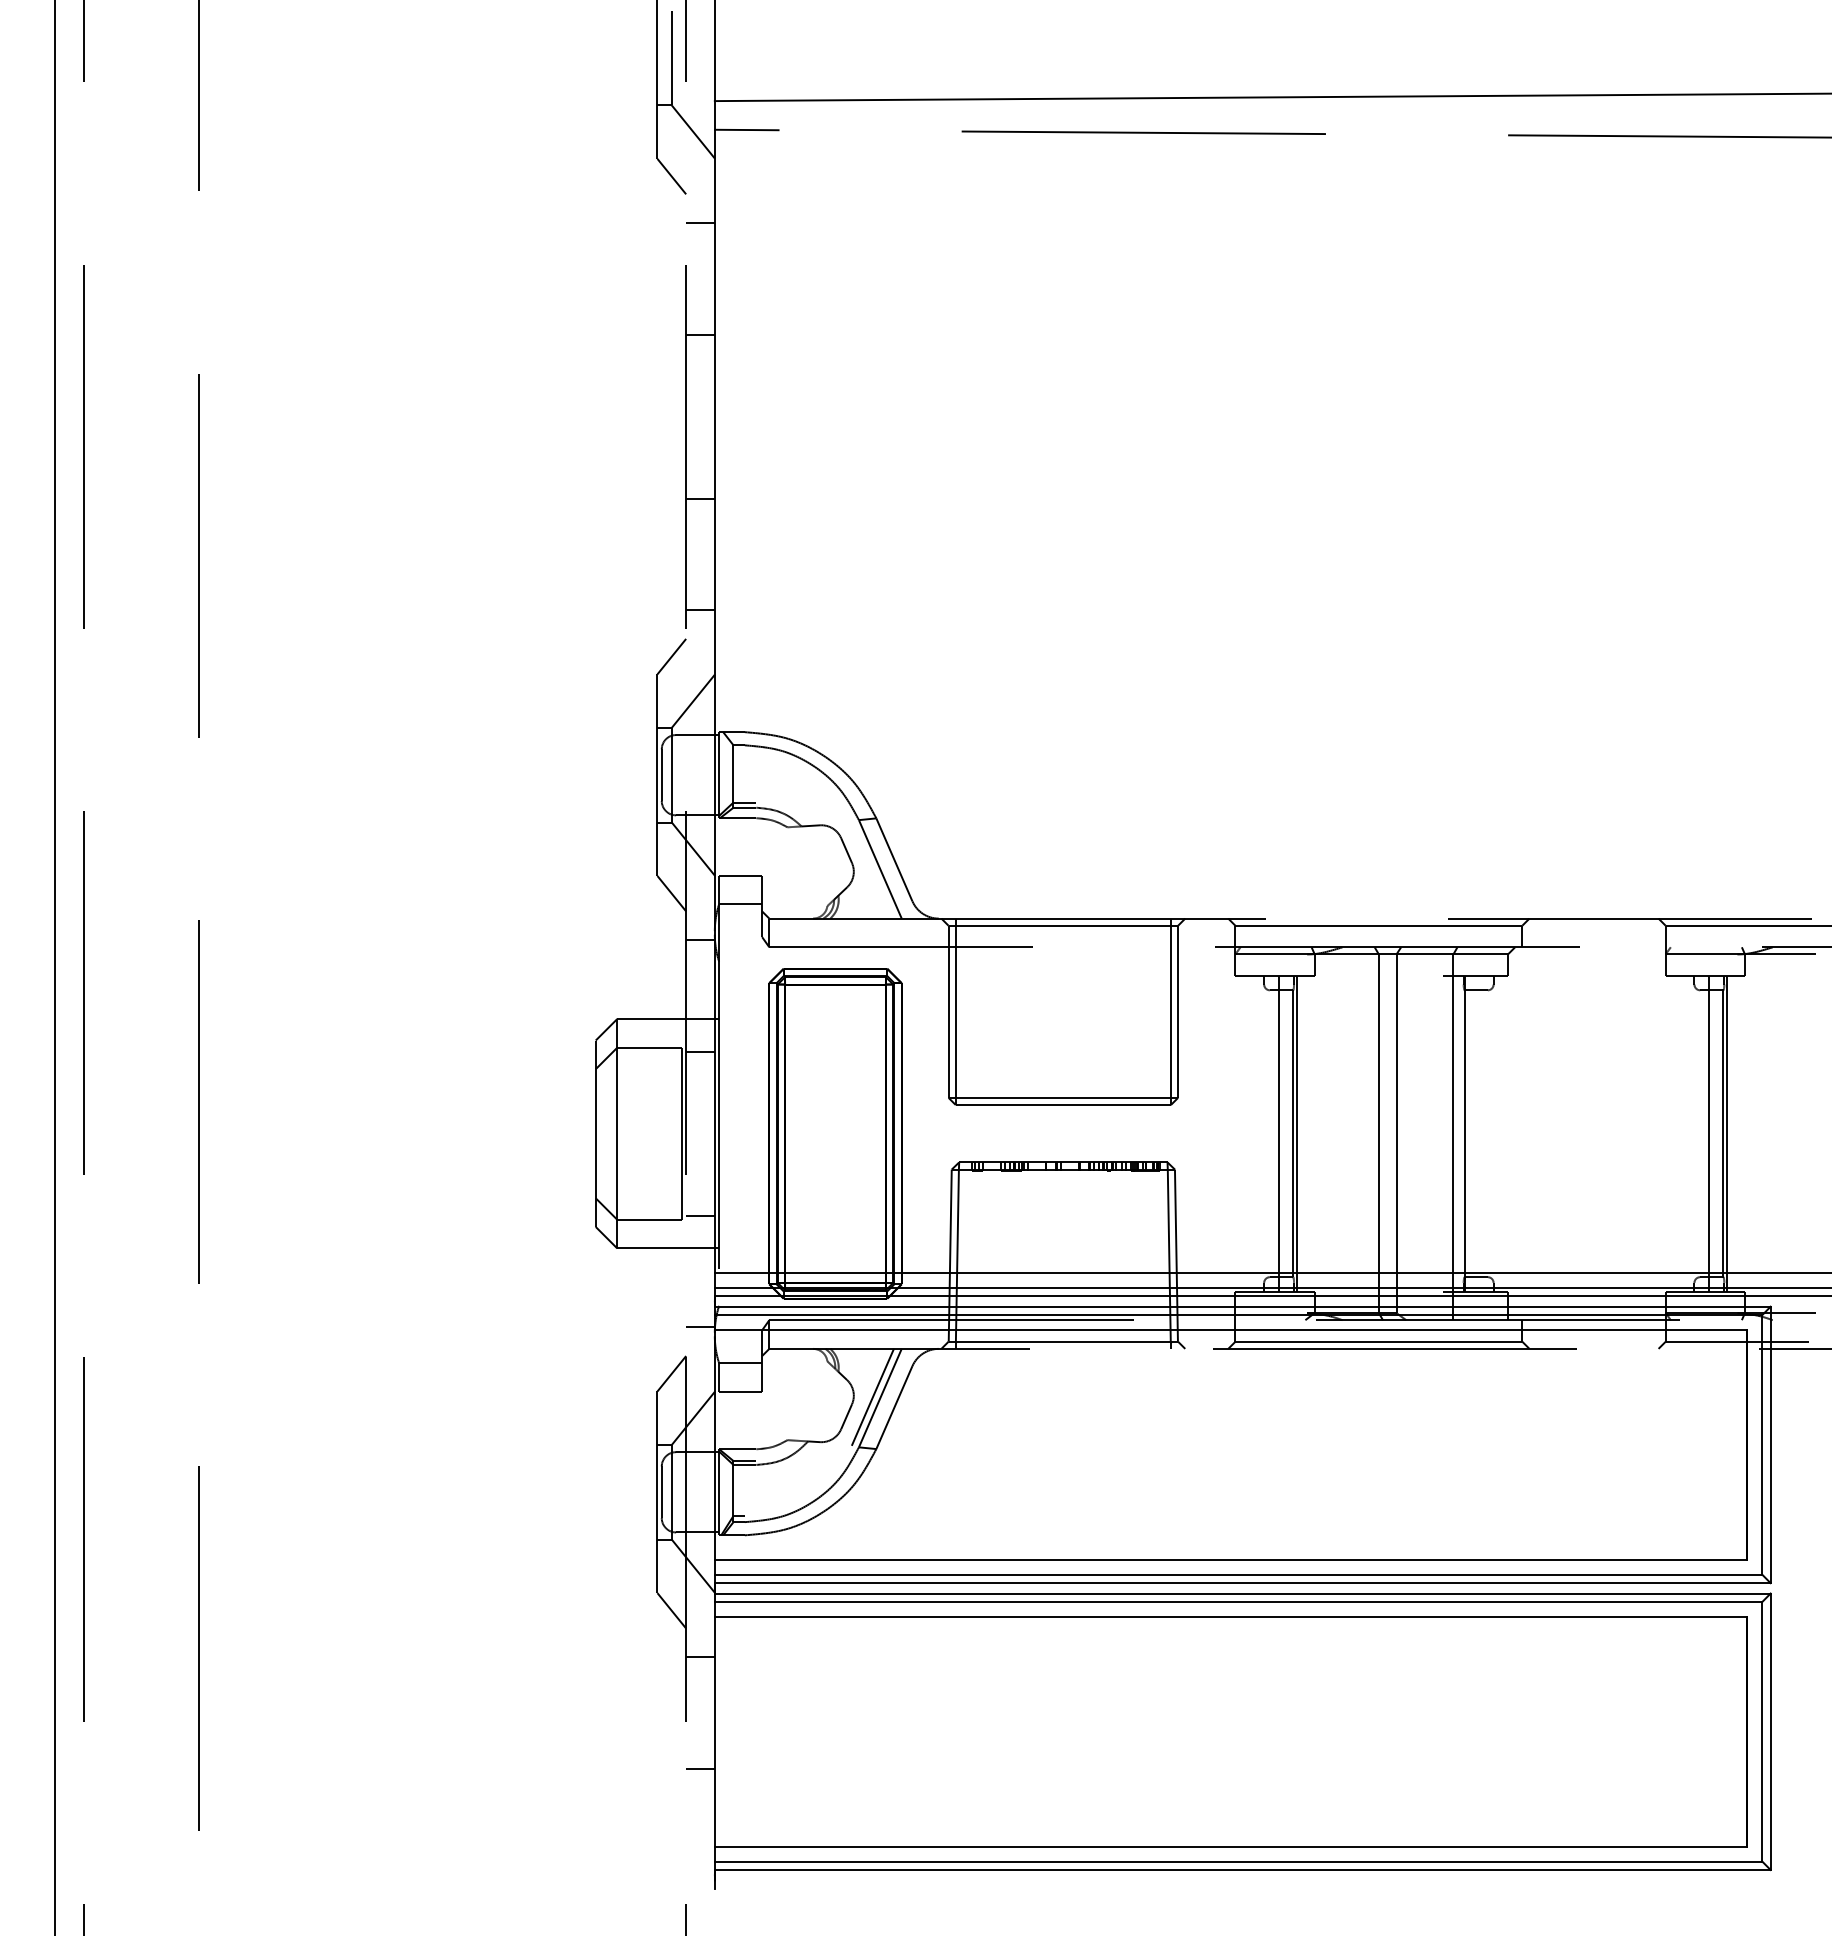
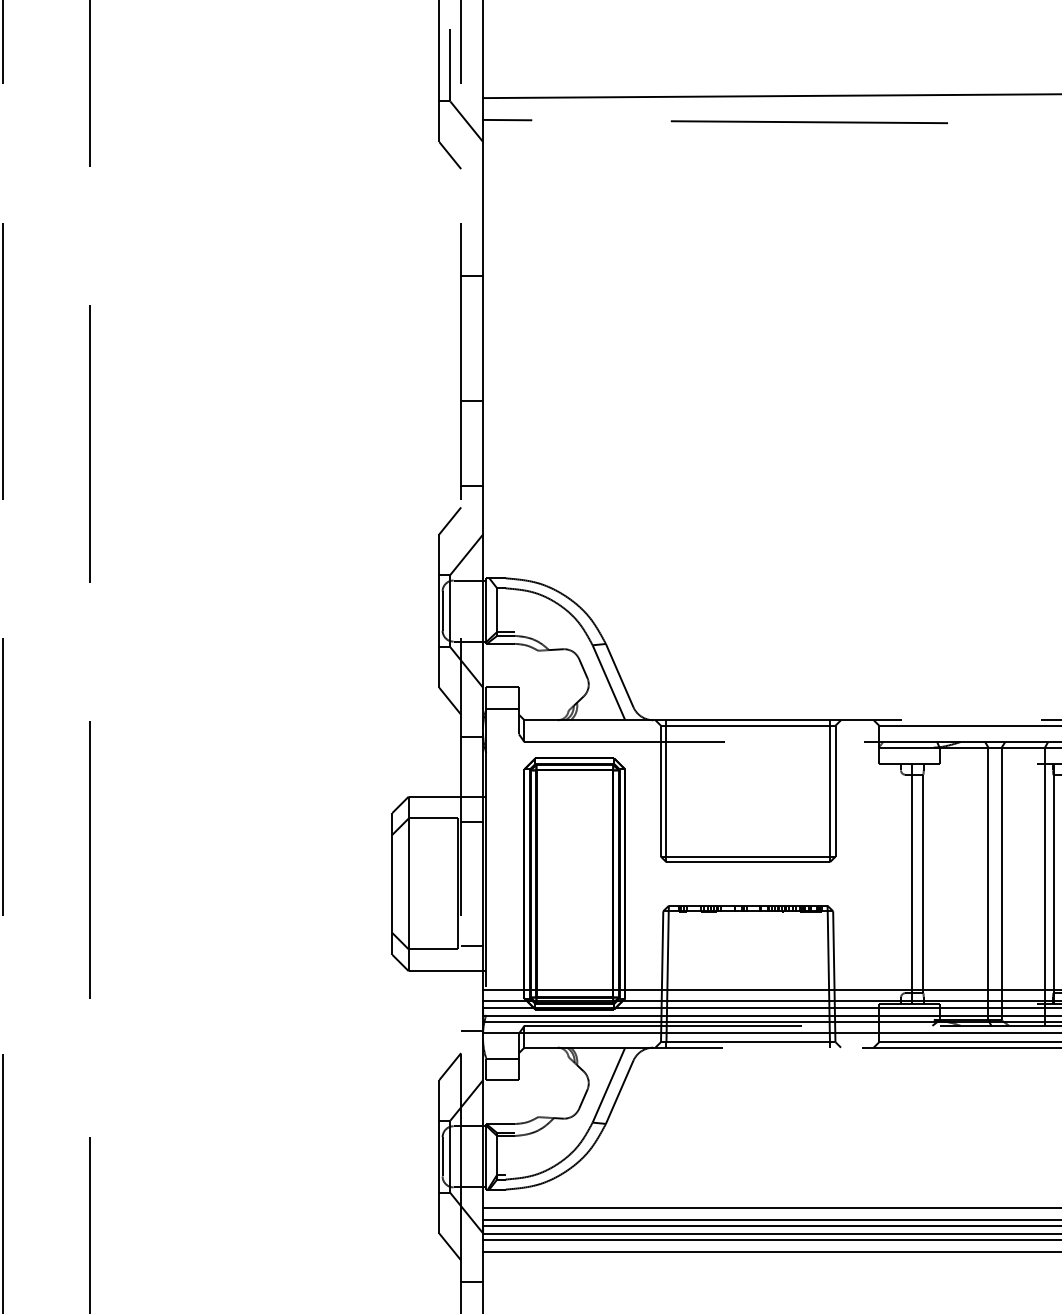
line: (700, 223) -> (472, 191), removed
line: (1297, 1133) -> (926, 883), removed
line: (872, 1396) -> (602, 1083), removed

